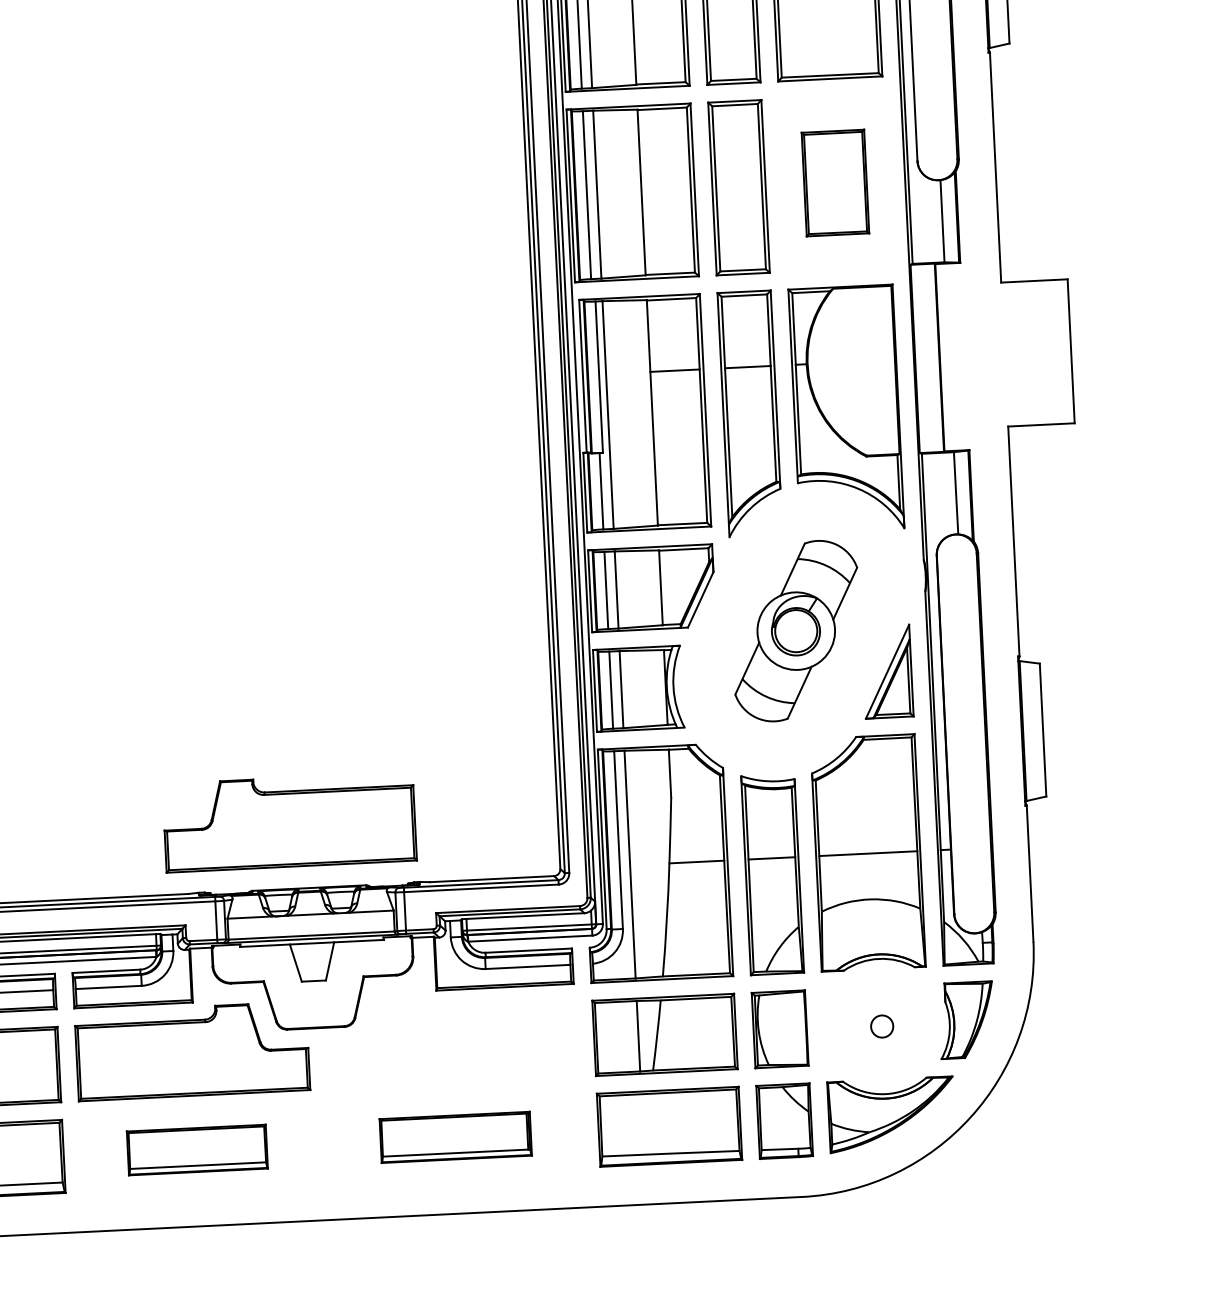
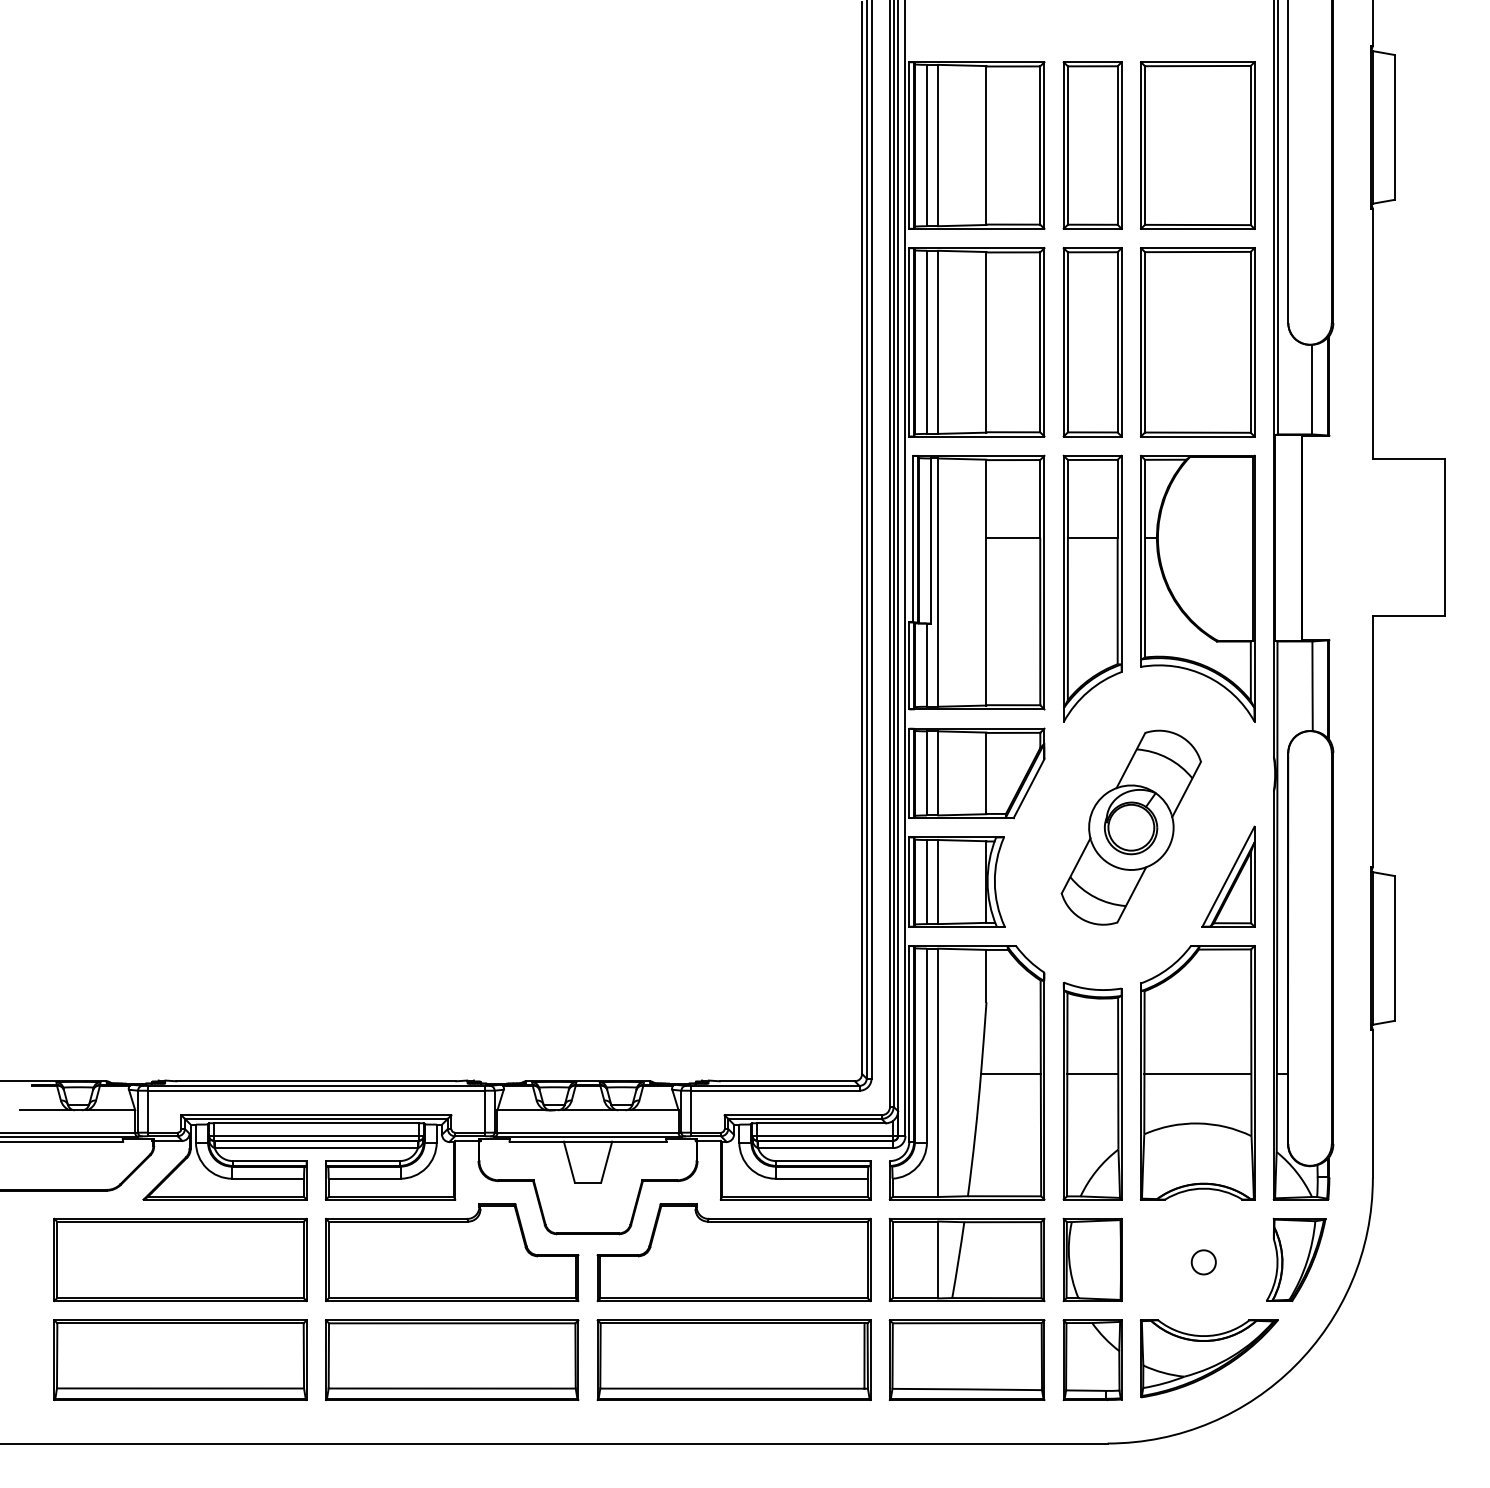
part: (835, 183) -> (1197, 342), size x1.67
part: (289, 822) -> (733, 1252), moved
part: (455, 1137) -> (733, 1360), size x1.67
part: (197, 1150) -> (452, 1360), size x1.67

